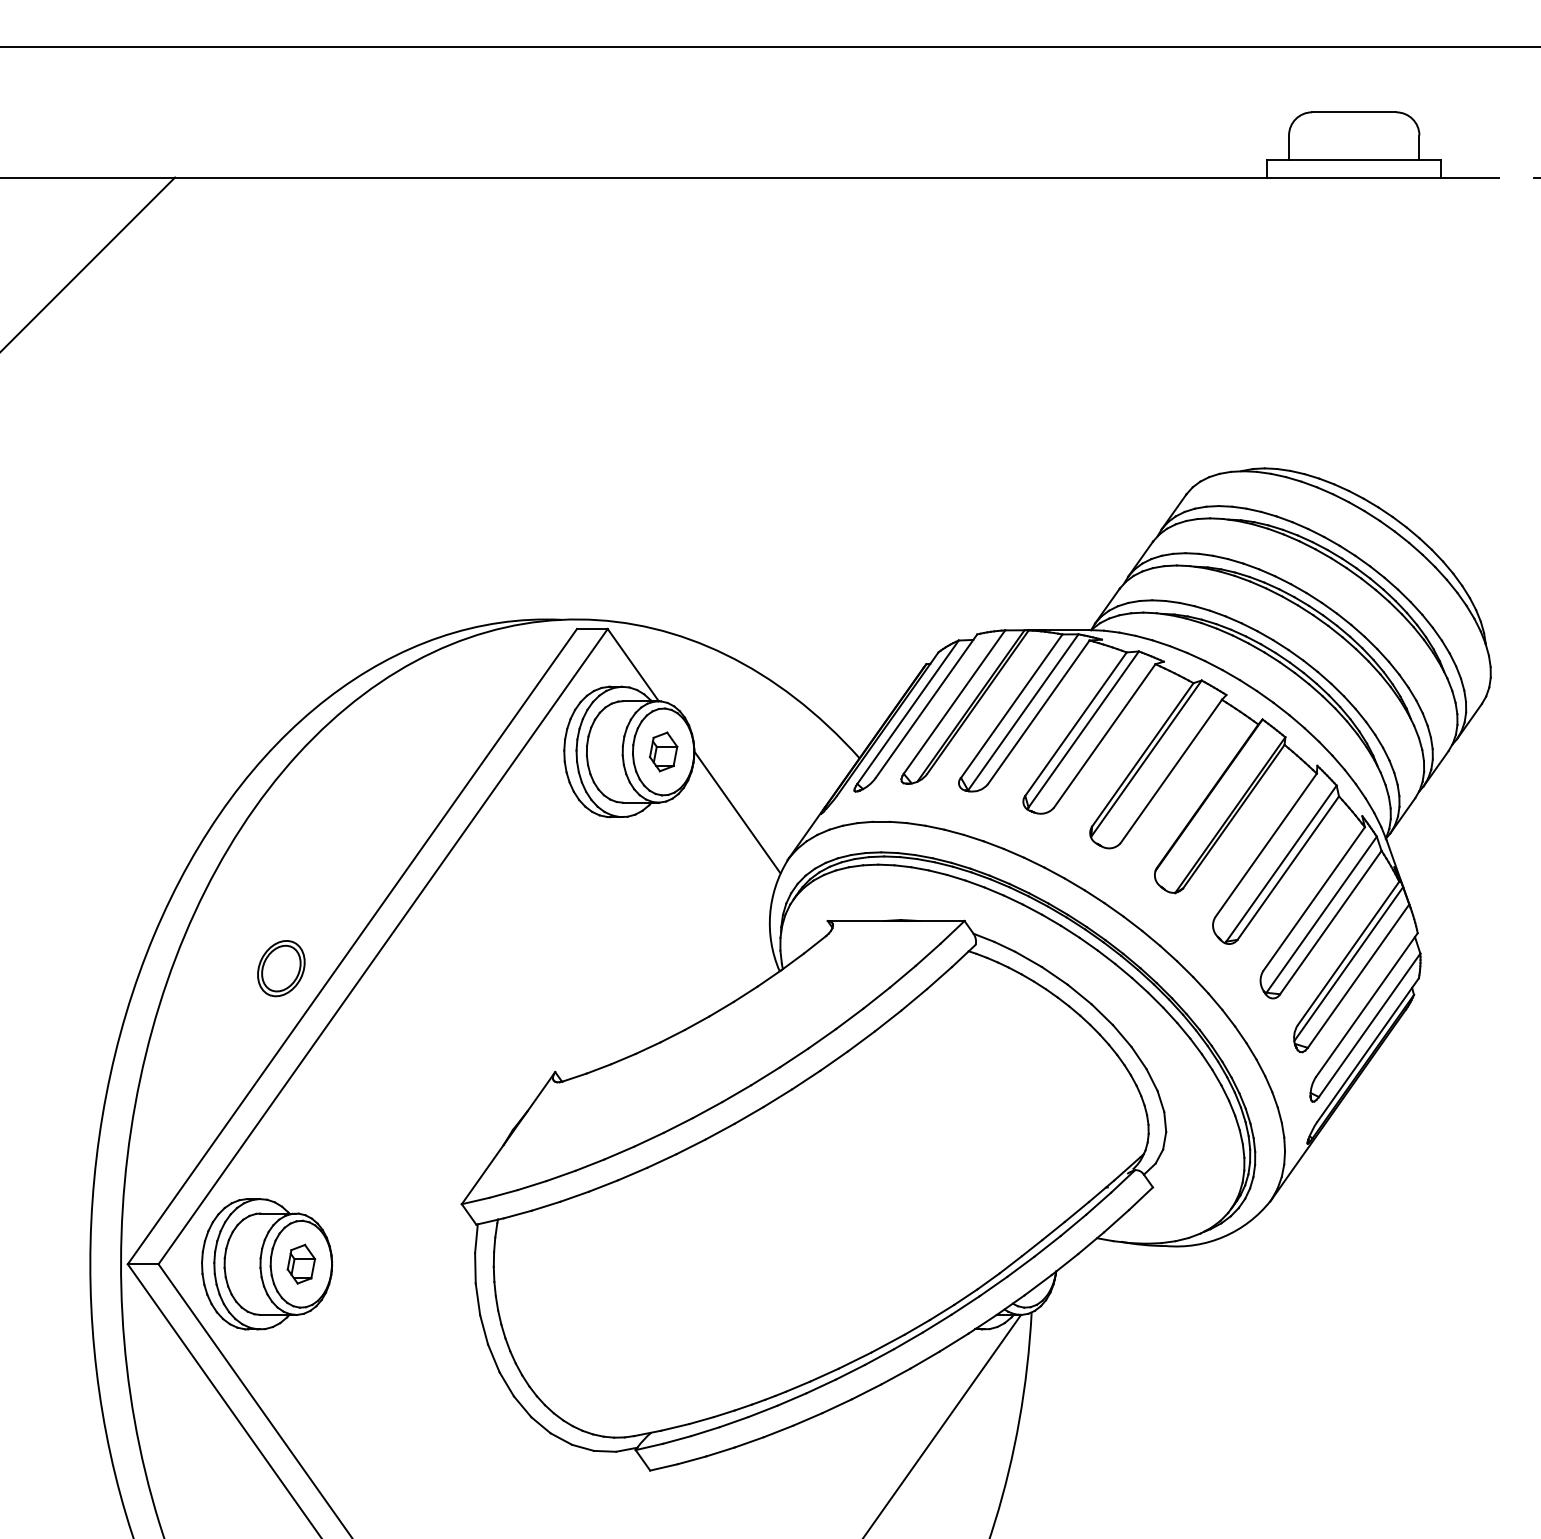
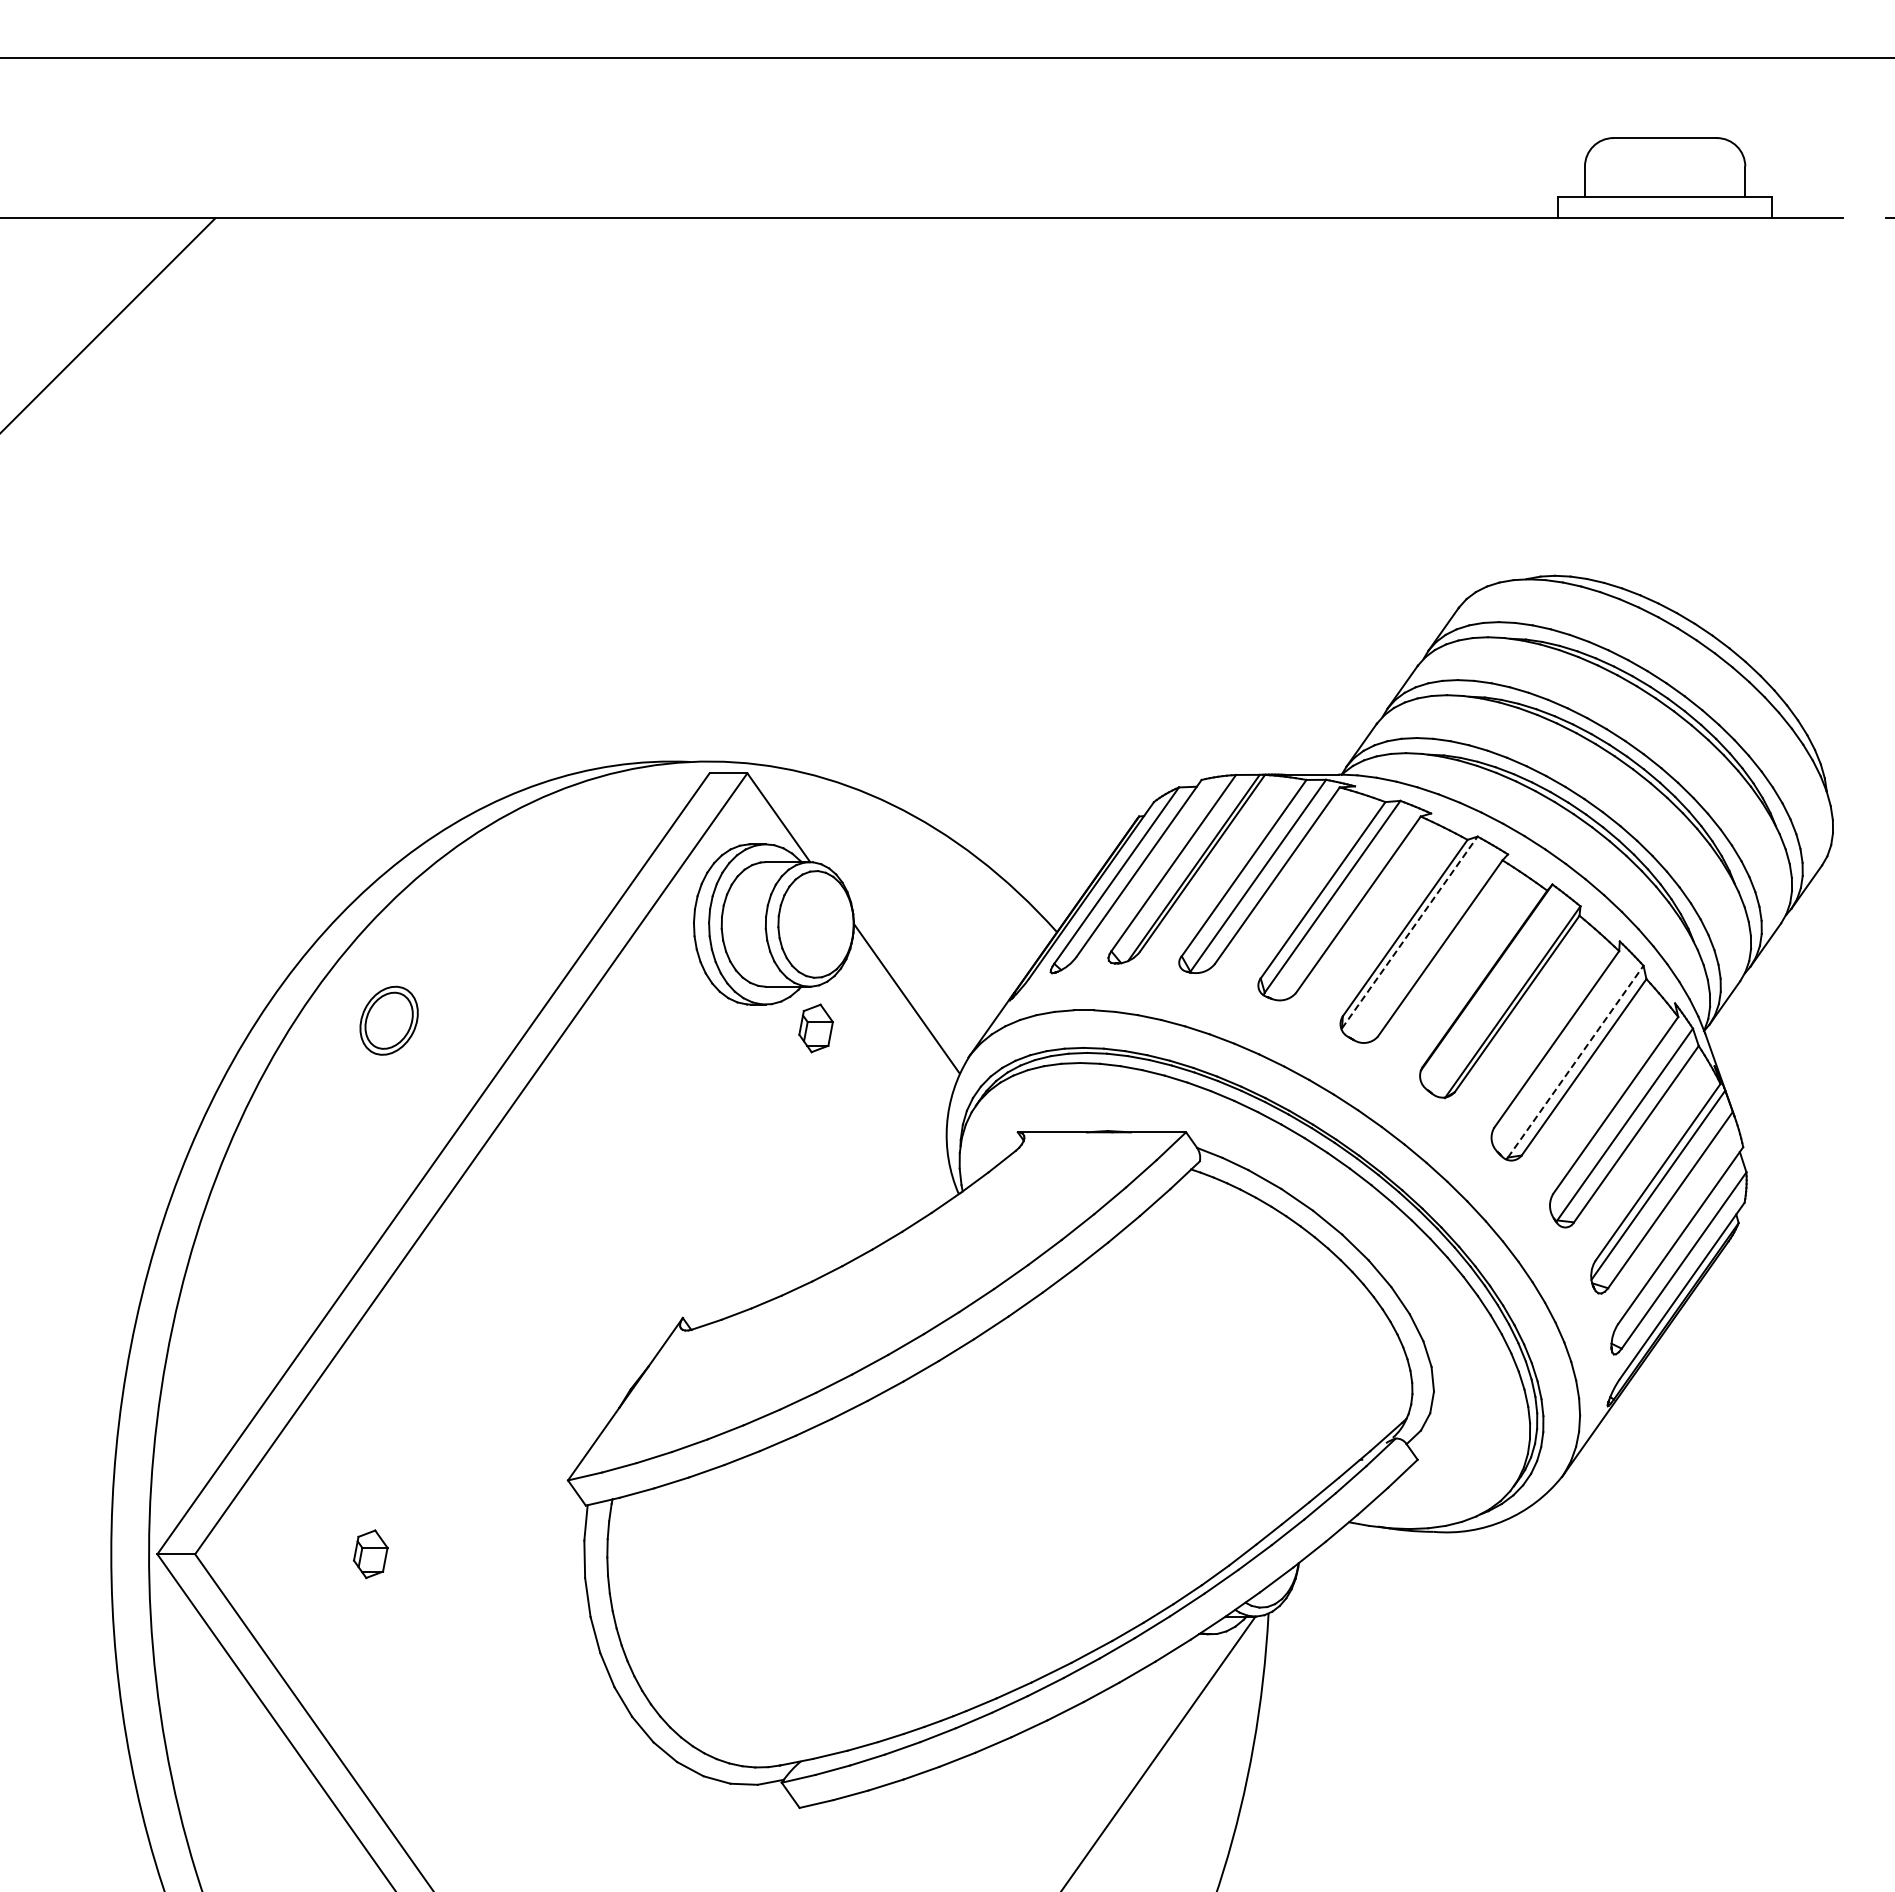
part: (663, 752) -> (815, 1028), moved
line: (1147, 758) -> (1410, 932), solid -> dashed
line: (1282, 863) -> (1576, 1061), solid -> dashed
part: (280, 968) -> (388, 1020), moved
part: (267, 1264) -> (328, 1554), removed

